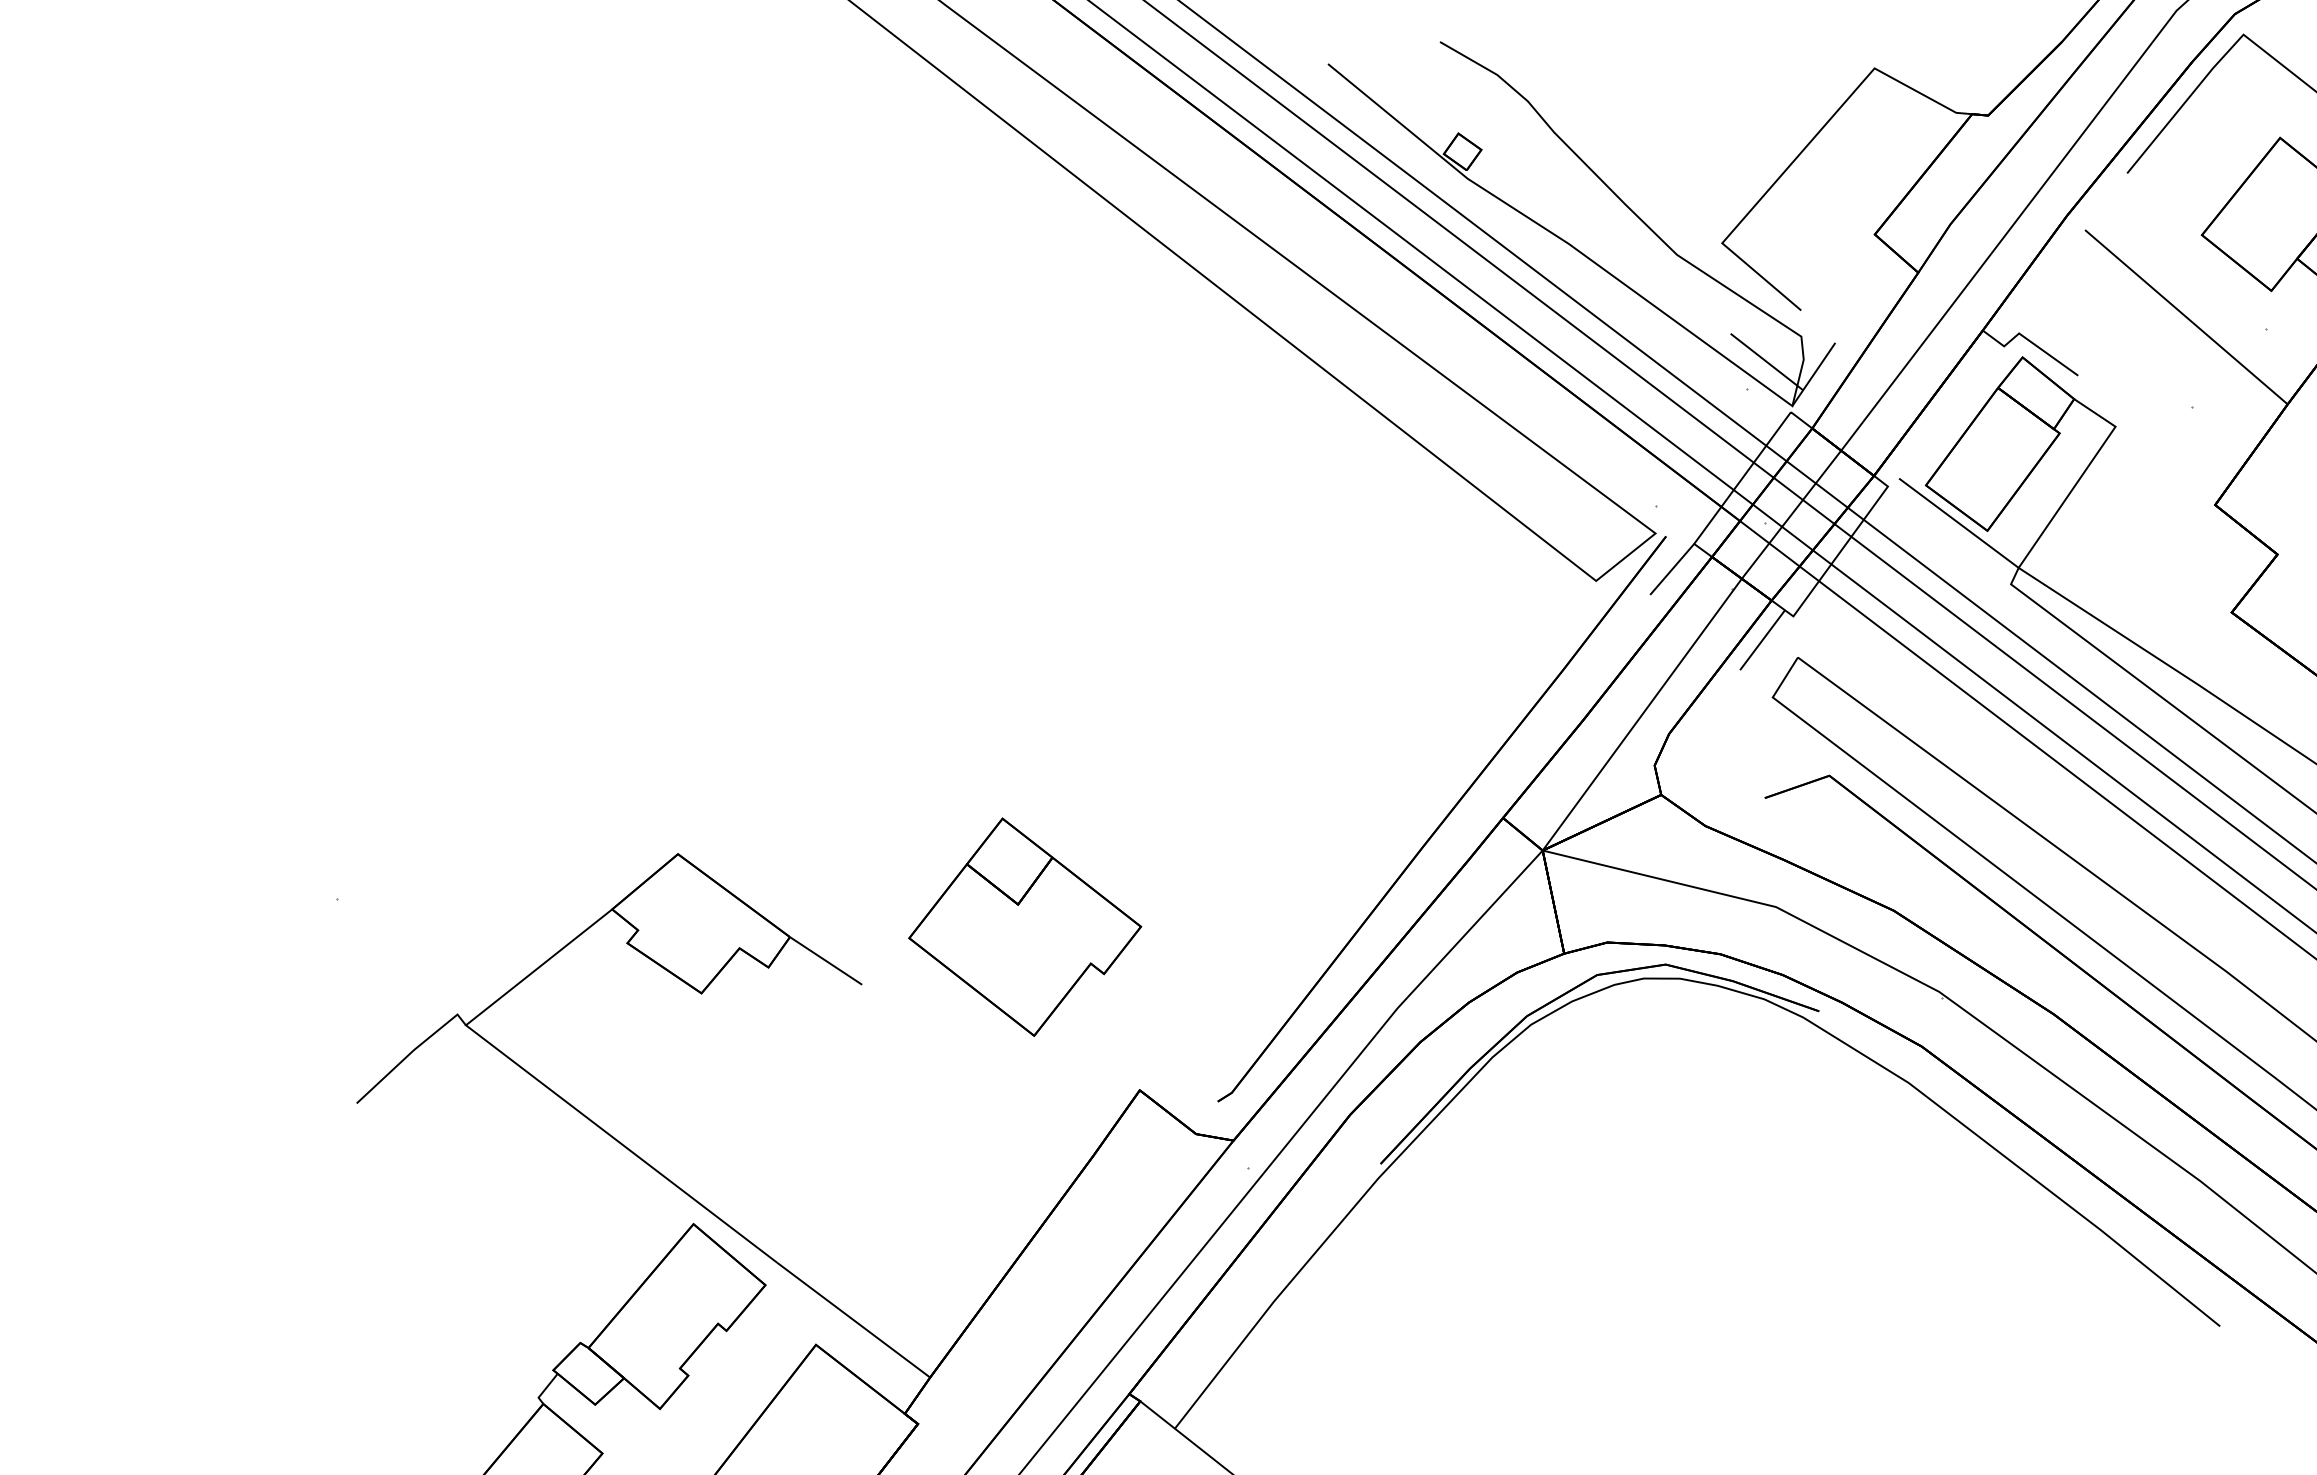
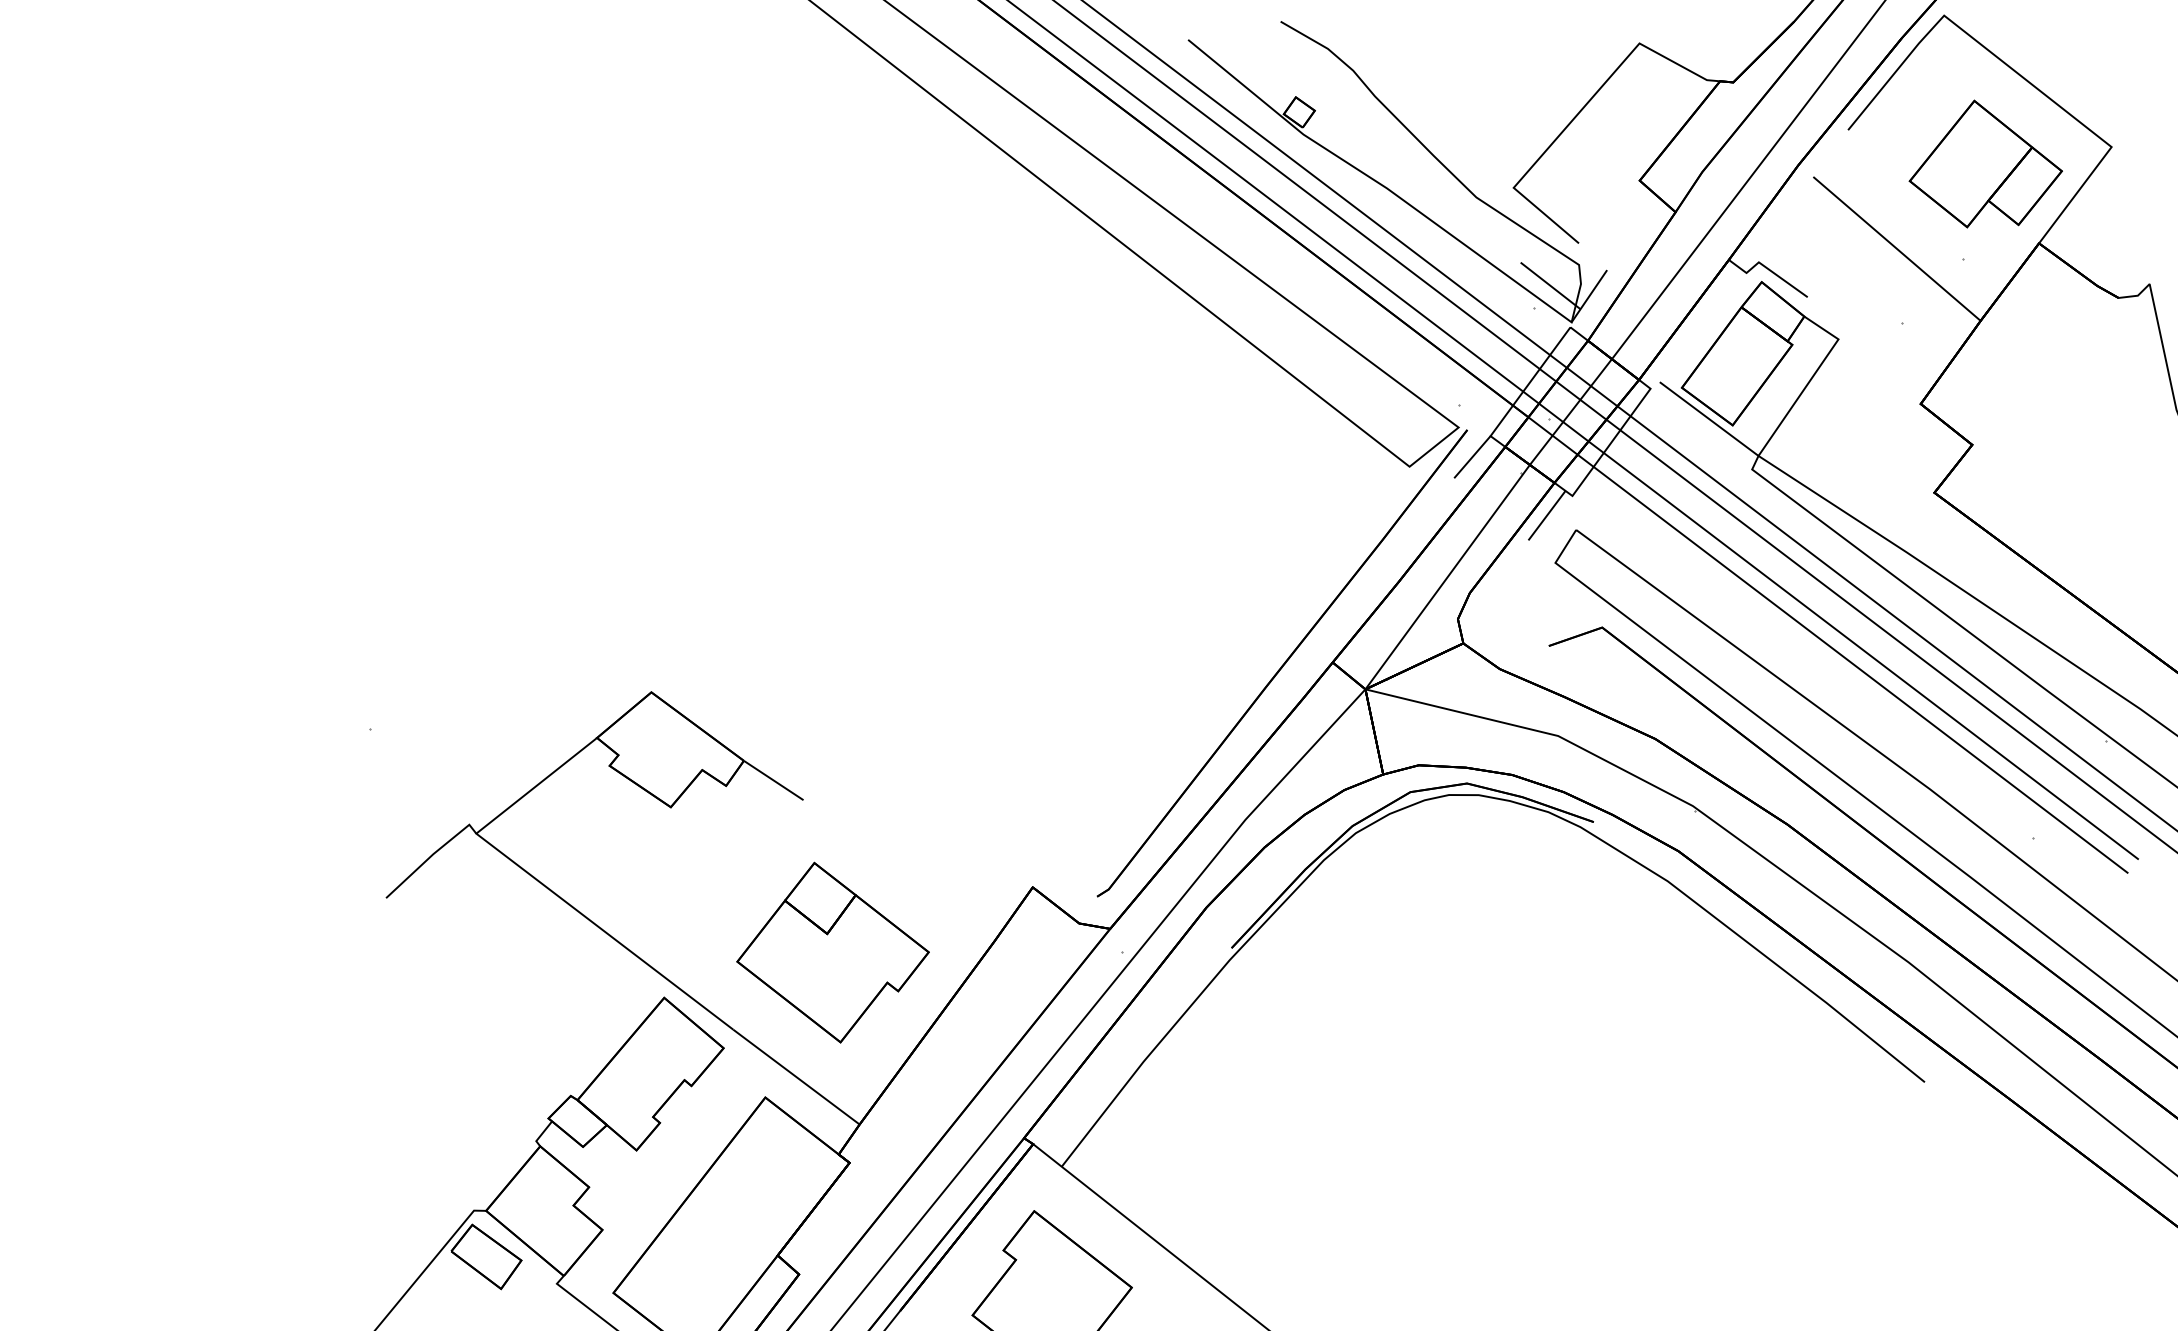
part: (1024, 927) -> (832, 952), moved

